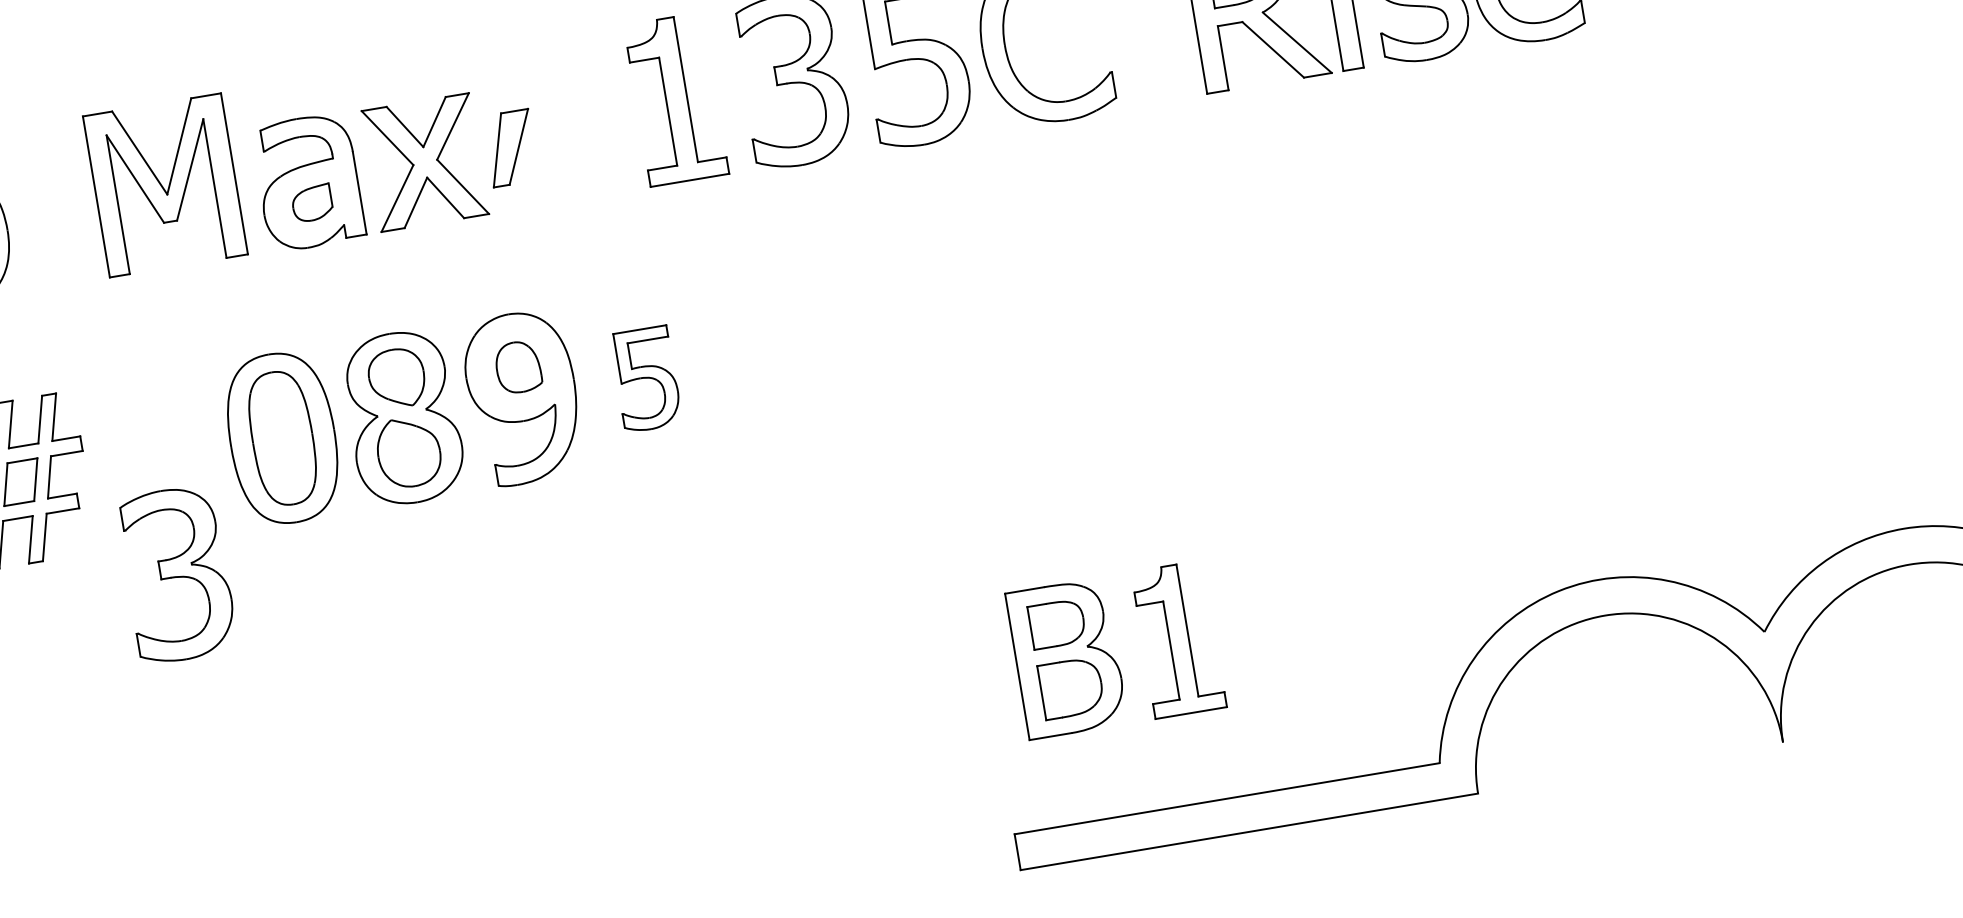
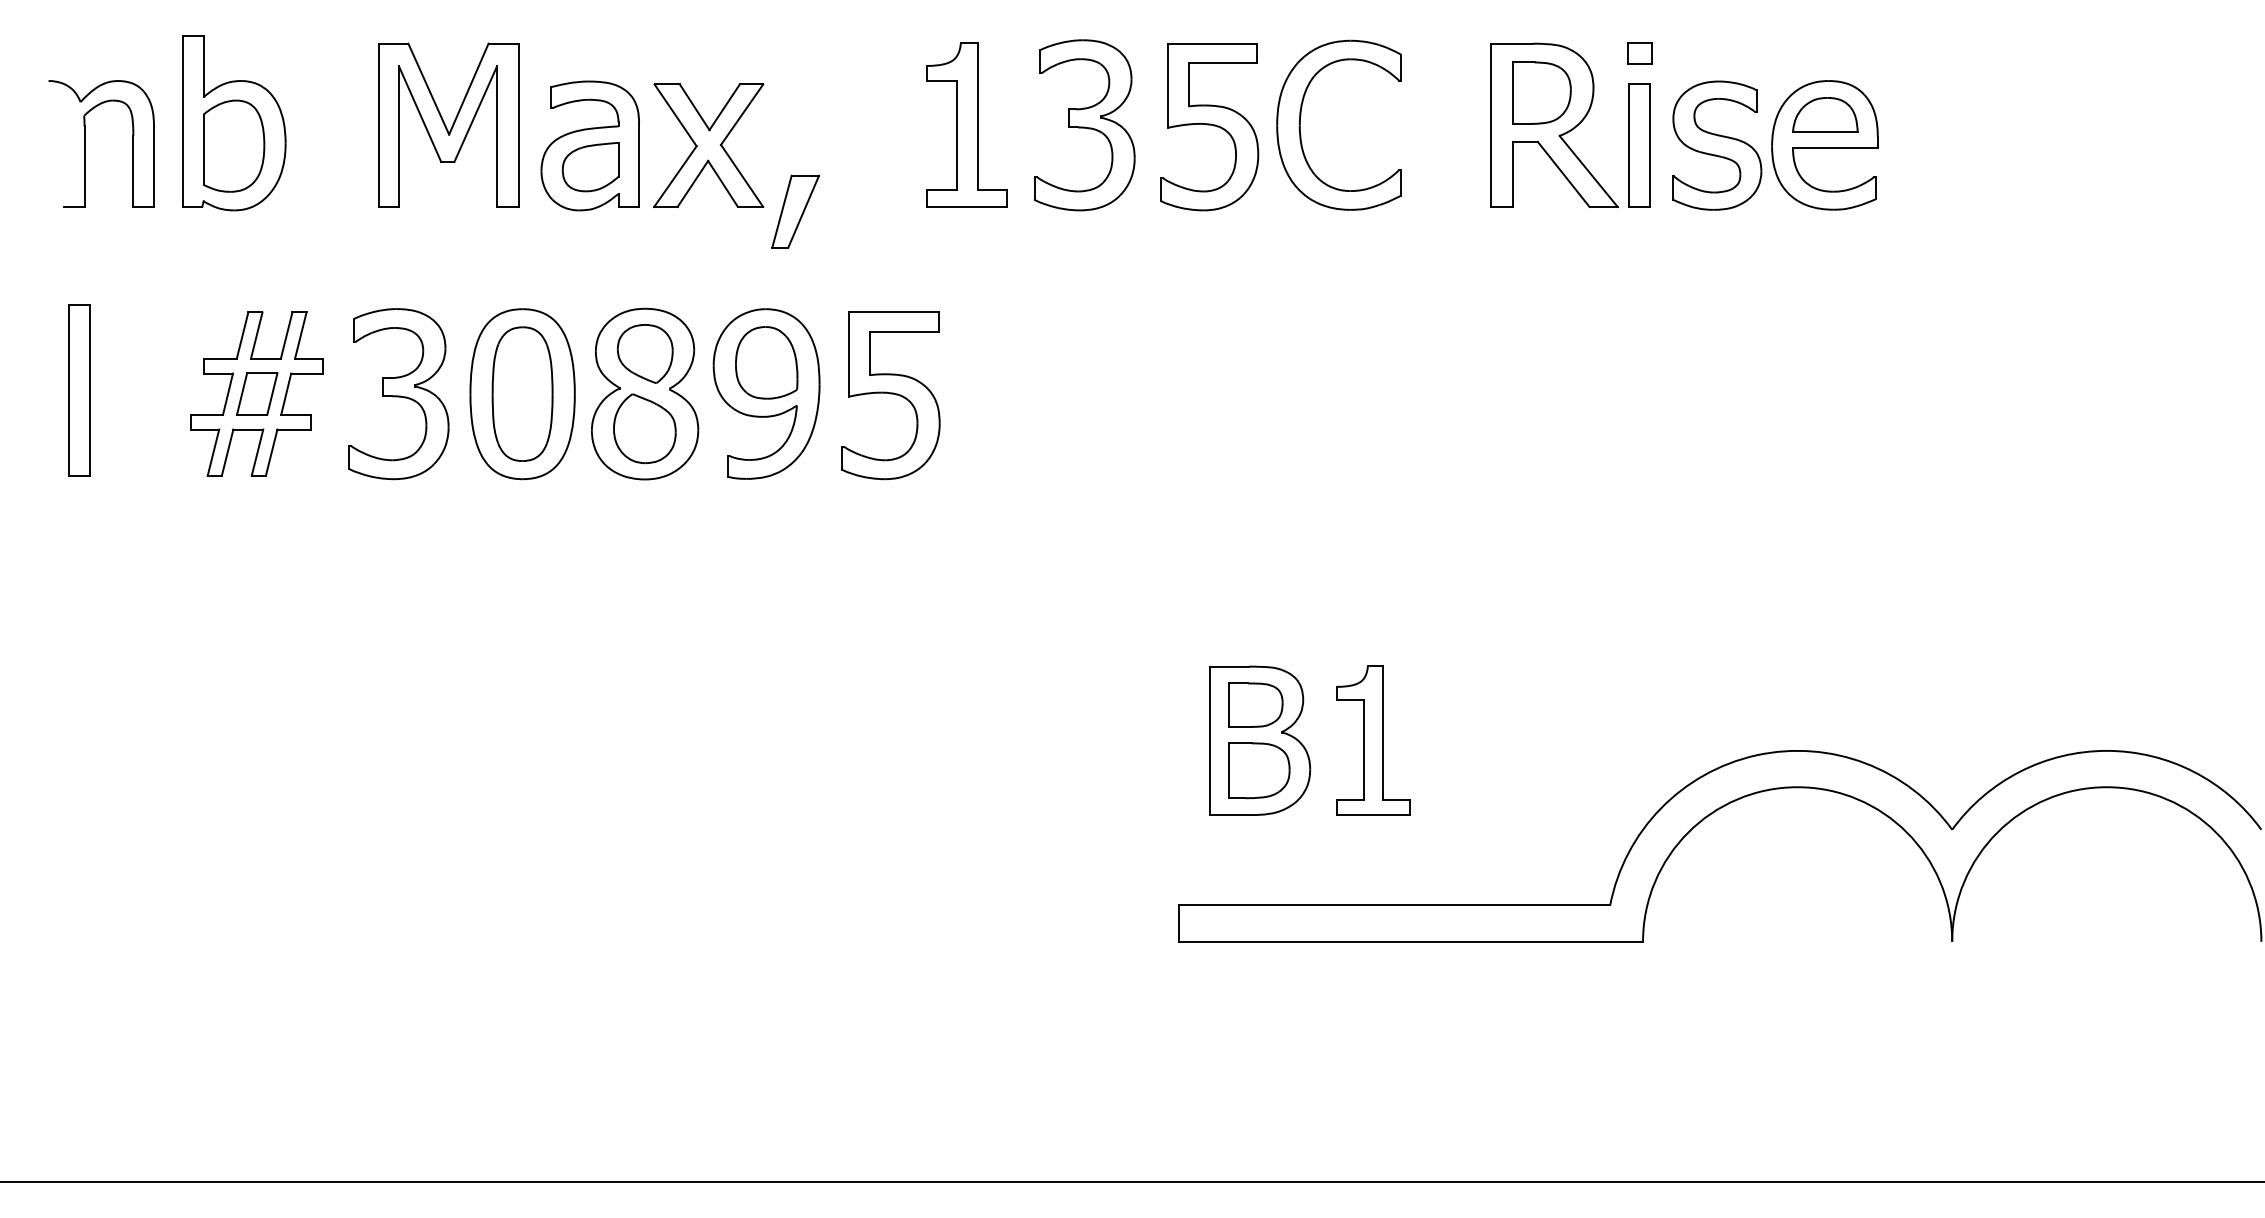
part: (510, 148) -> (795, 211), moved
part: (312, 203) -> (590, 167), size x1.43
part: (517, 366) -> (766, 362), size x1.43
part: (645, 378) -> (890, 395), size x1.67
part: (176, 575) -> (398, 394), moved

